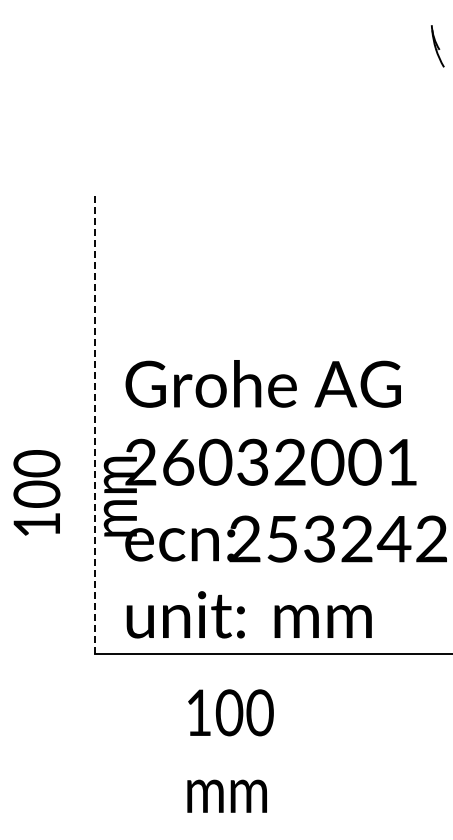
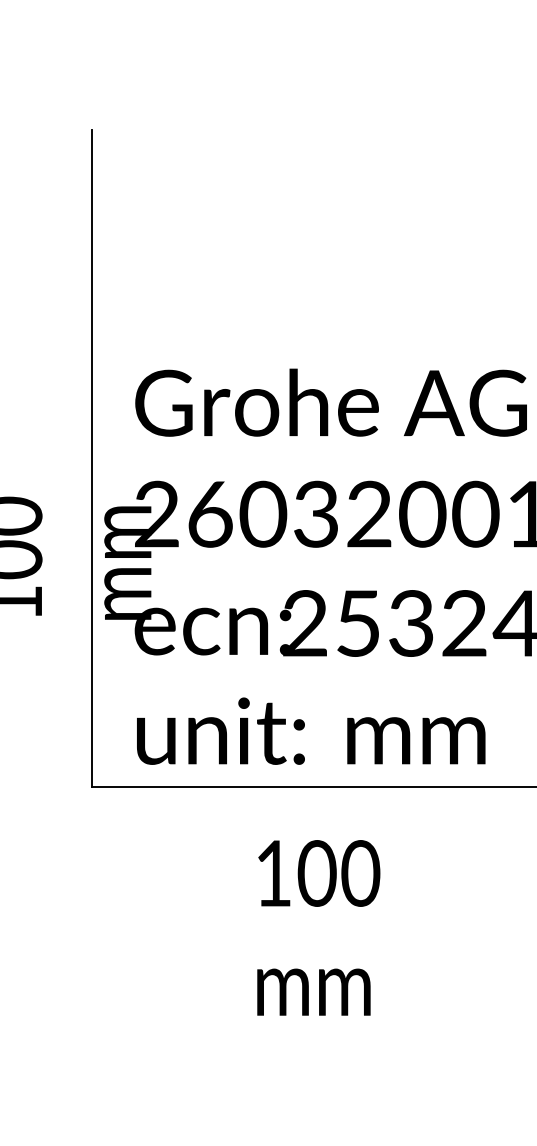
line: (95, 423) -> (92, 459), dashed -> solid
text: (230, 750) -> (318, 927), moved

